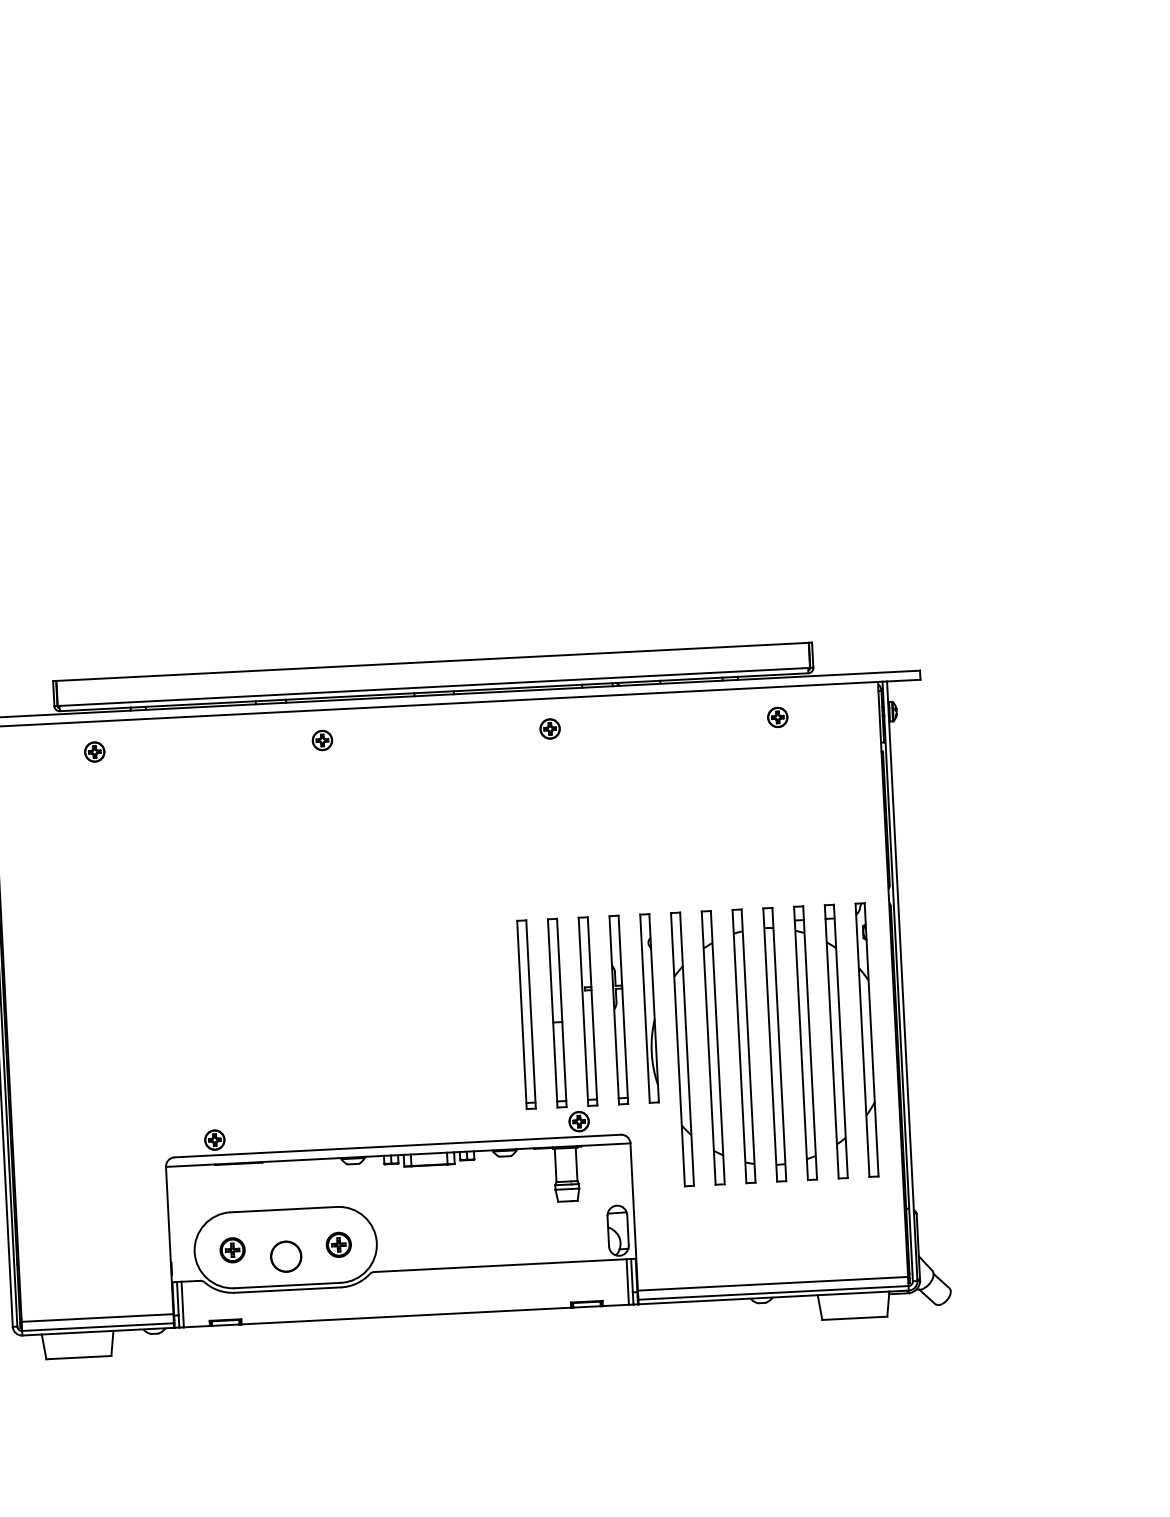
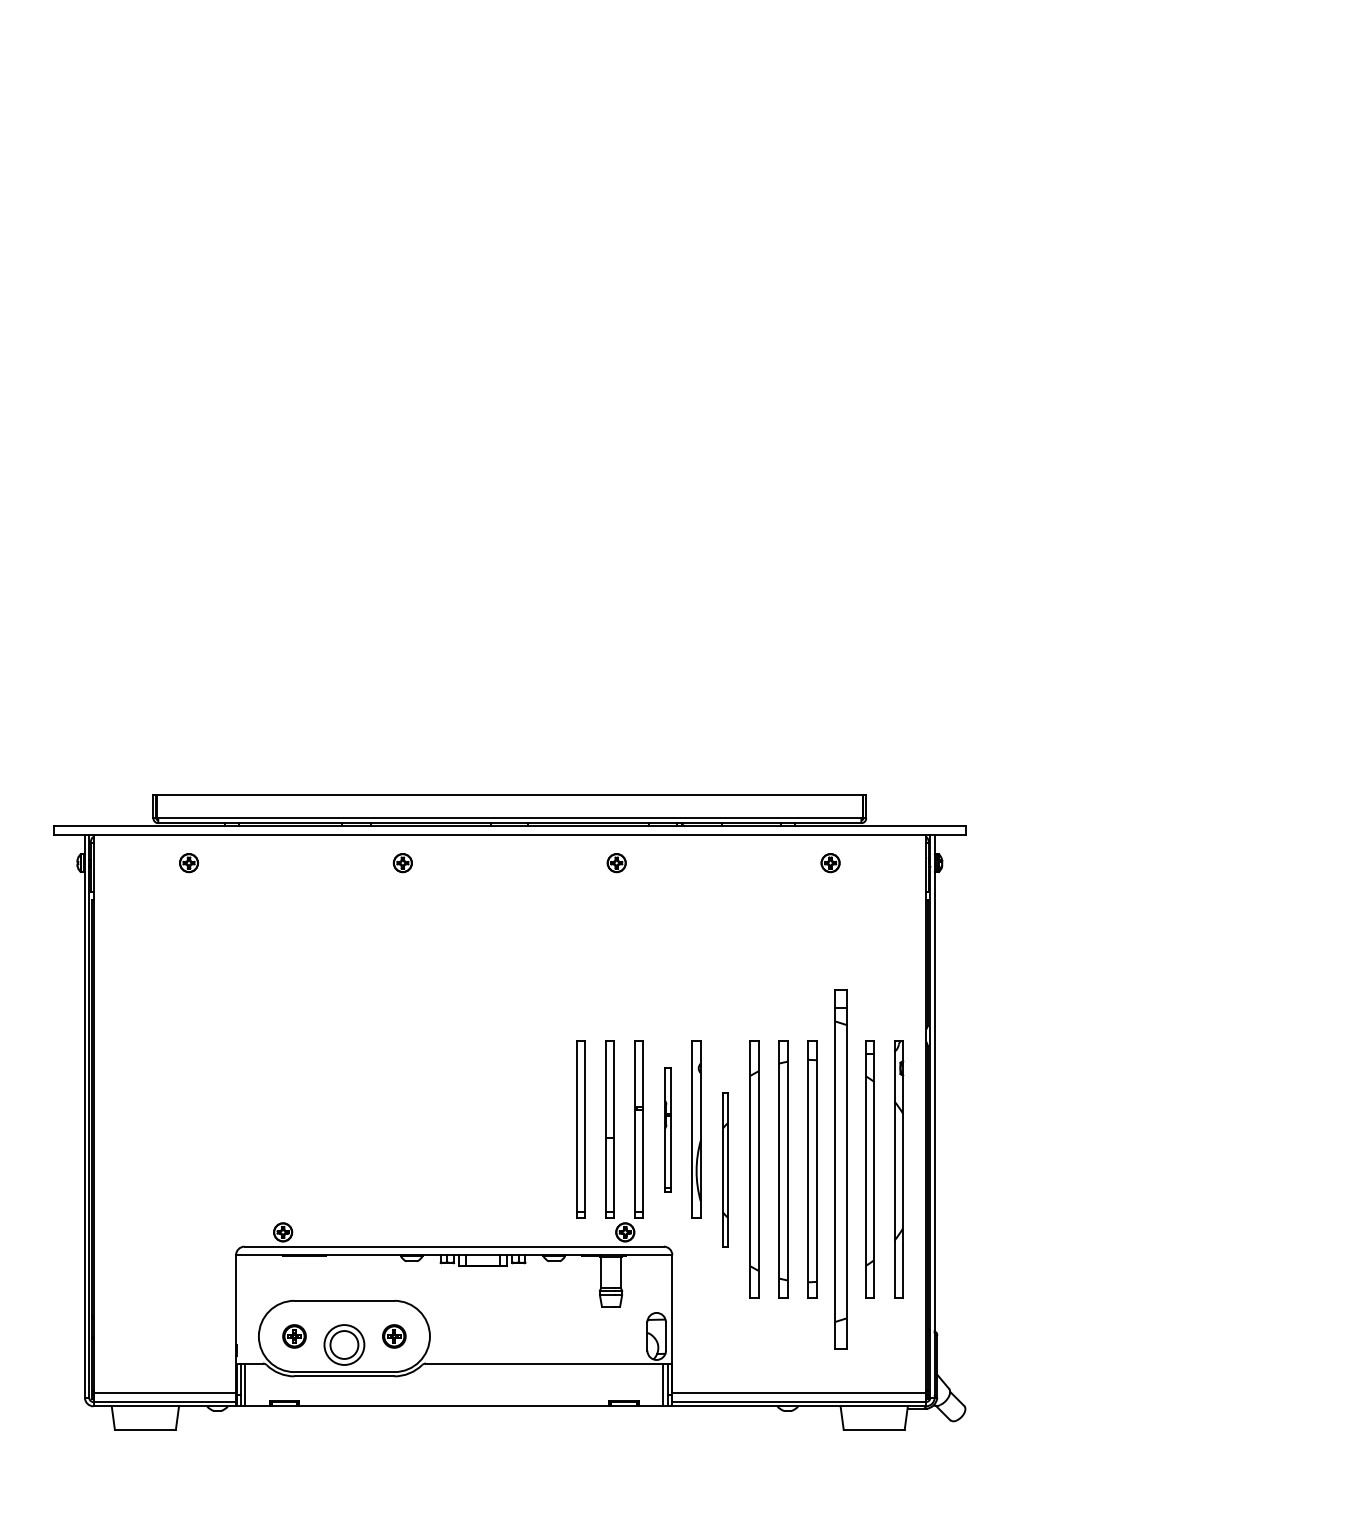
part: (618, 1009) -> (667, 1129), size x0.7
part: (804, 1043) -> (840, 1169), size x1.4
part: (682, 1049) -> (725, 1169), size x0.6
circle: (286, 1256) -> (344, 1344), size x1.4

